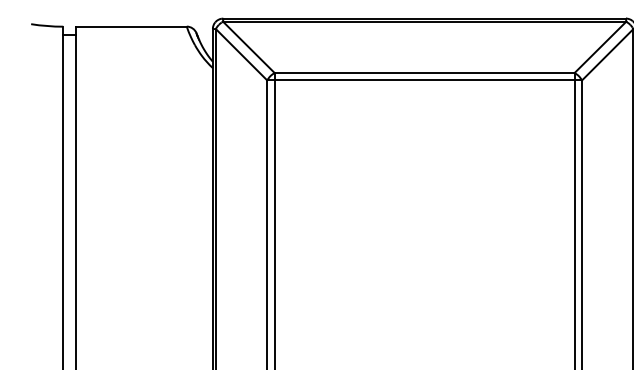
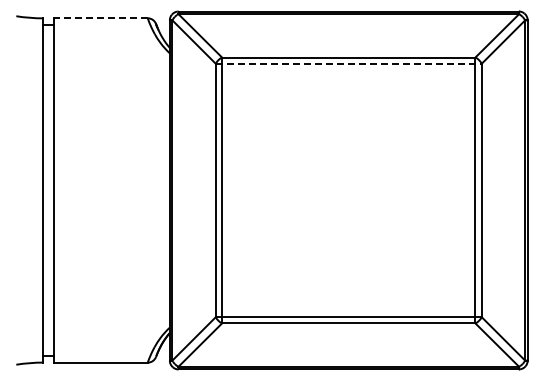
line: (130, 26) -> (100, 18), solid -> dashed
line: (424, 80) -> (348, 63), solid -> dashed

